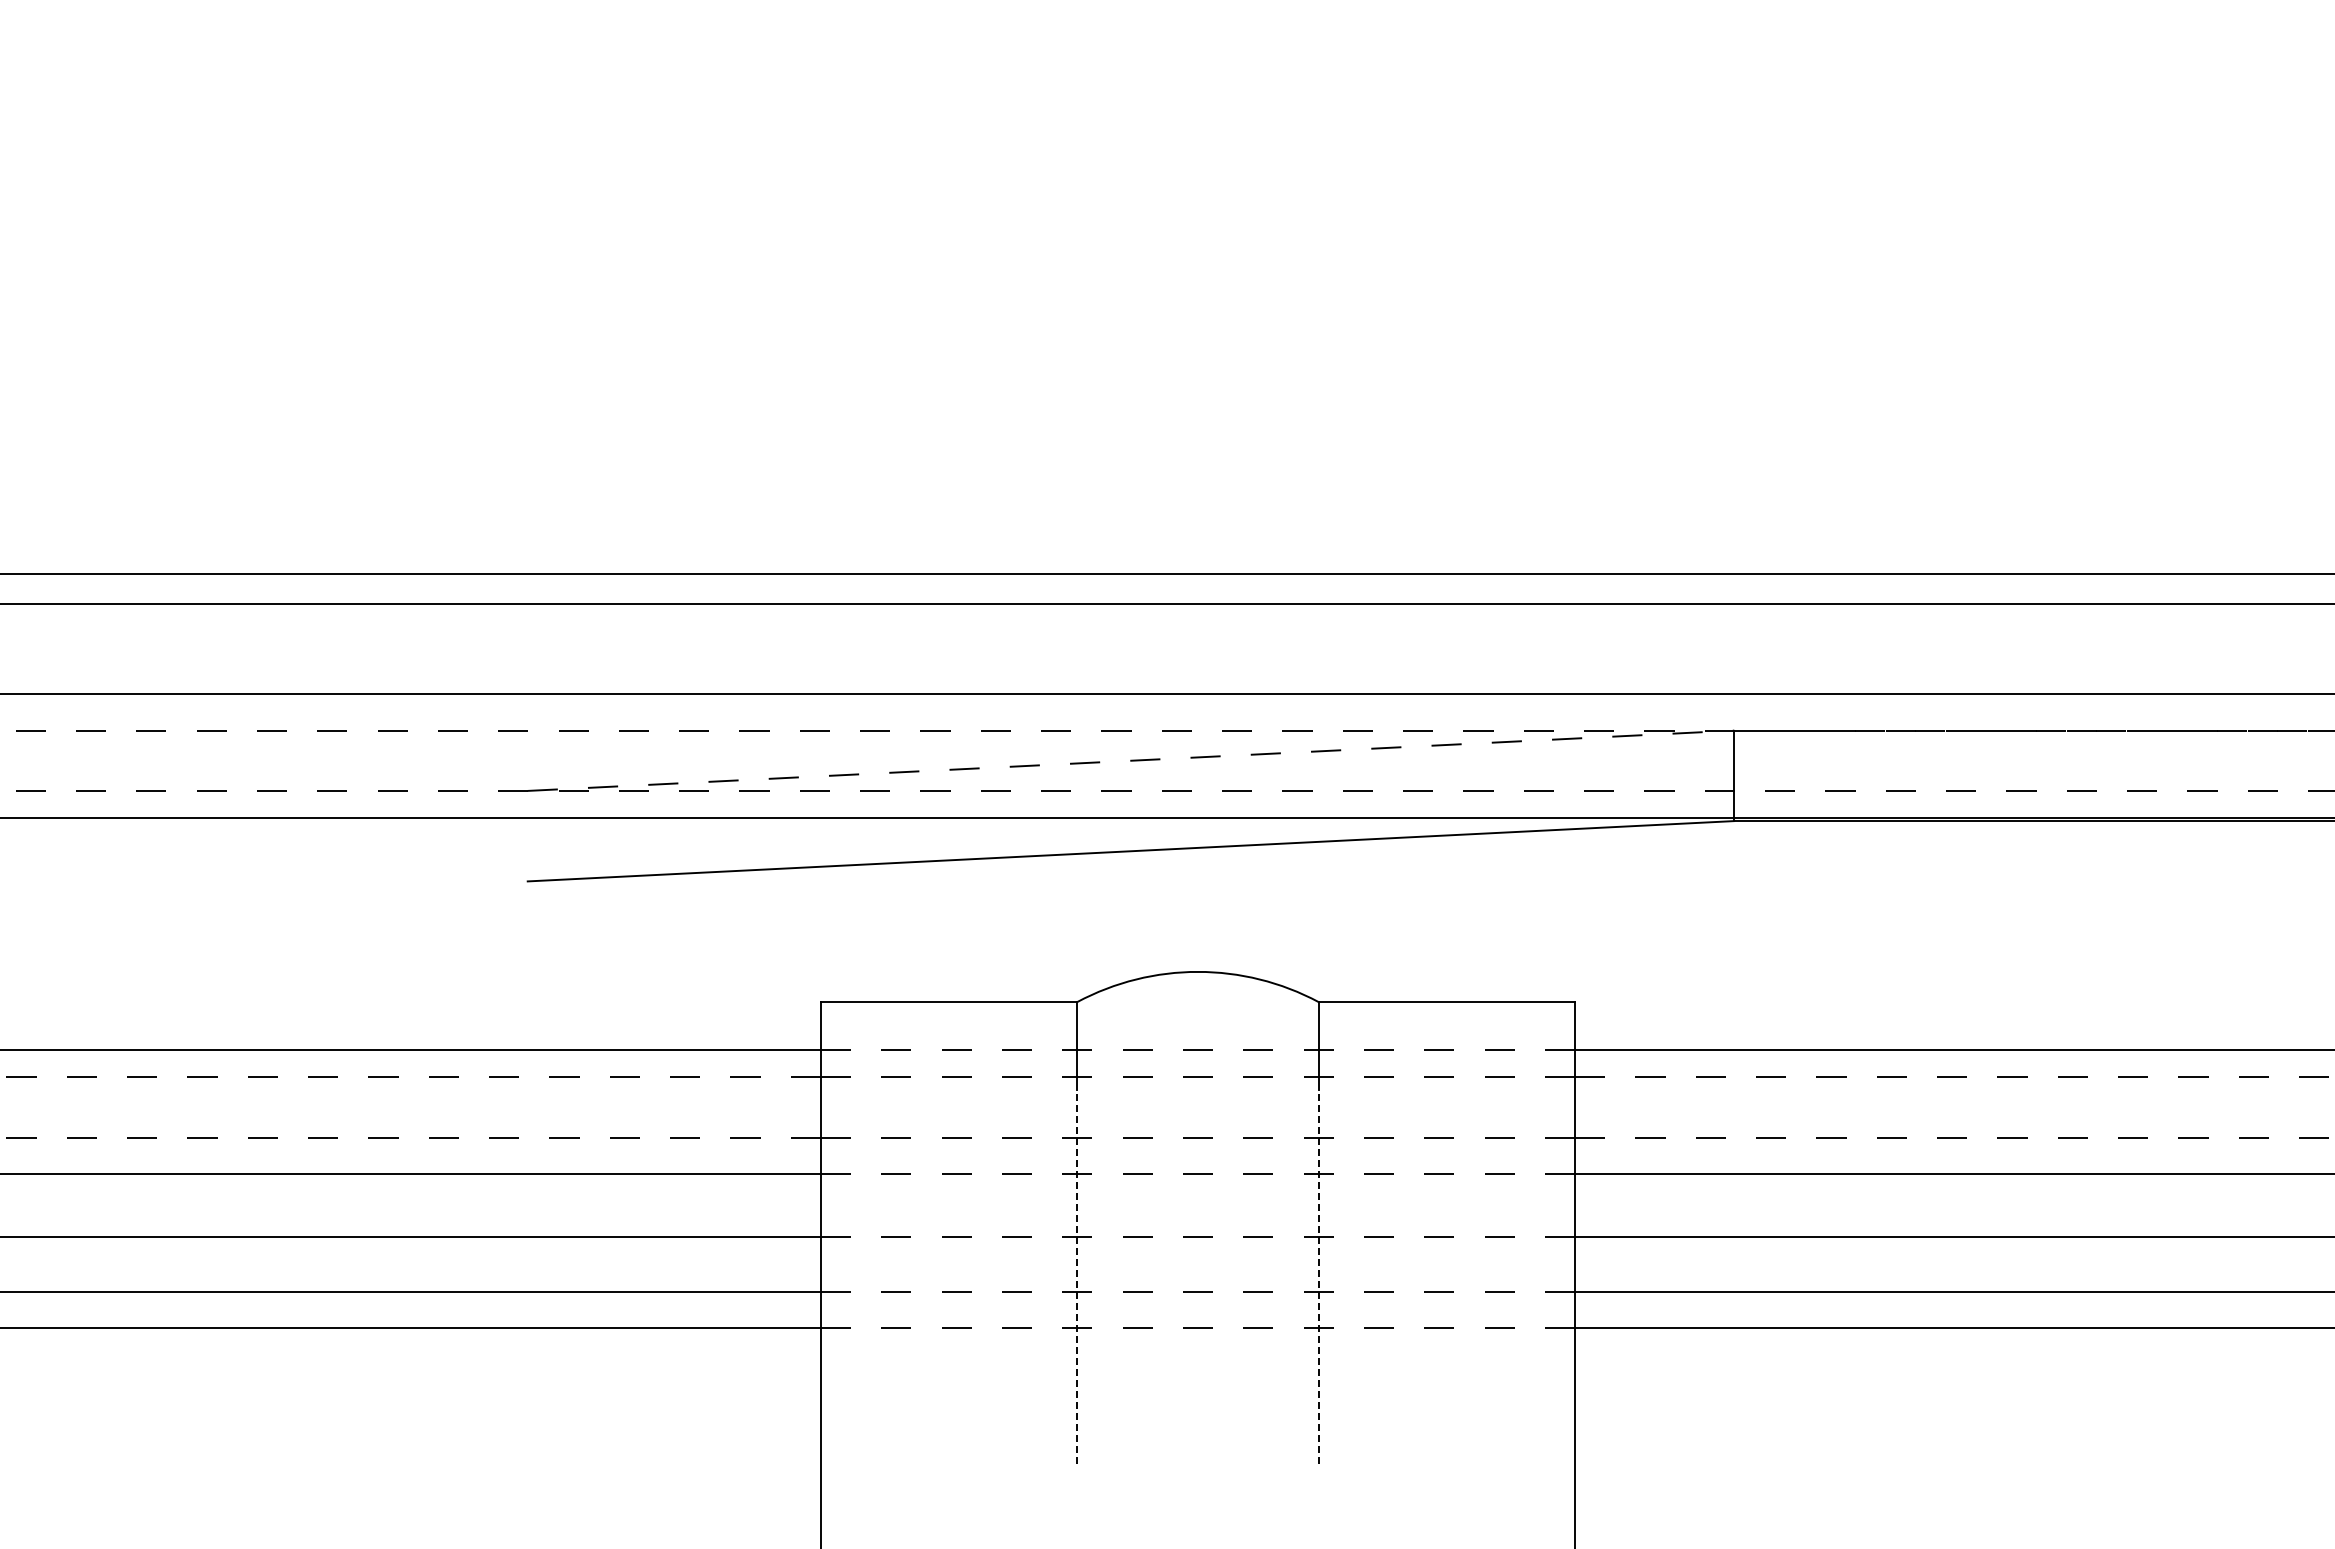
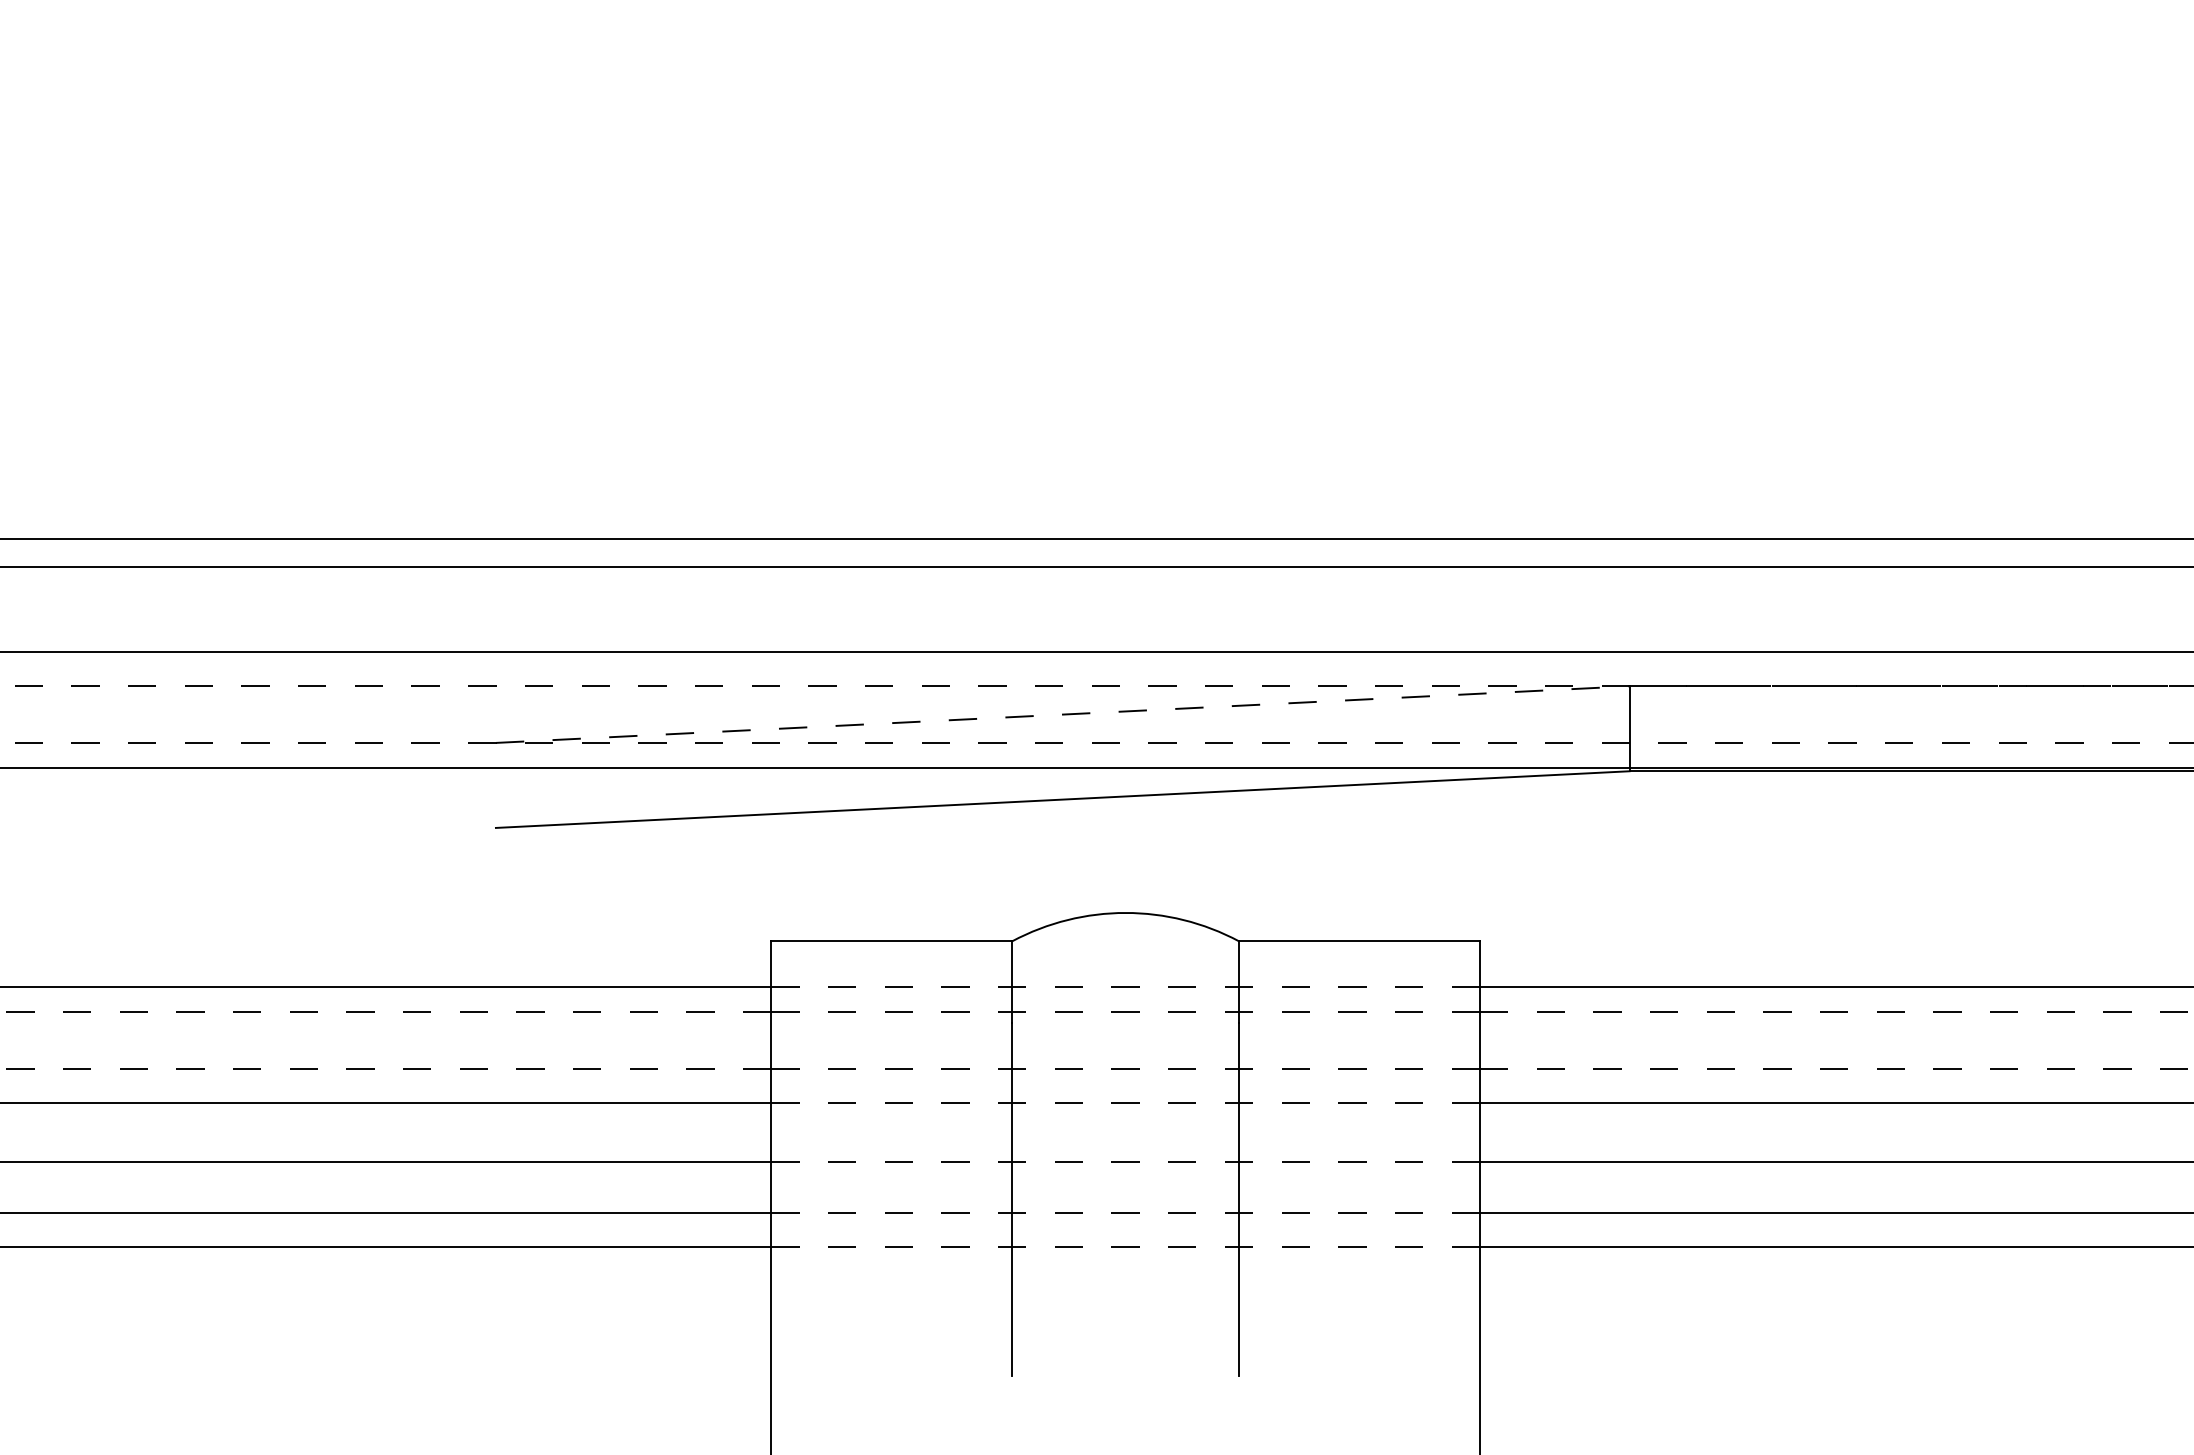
line: (1077, 1276) -> (1012, 1199), dashed -> solid
line: (1318, 1276) -> (1238, 1199), dashed -> solid

